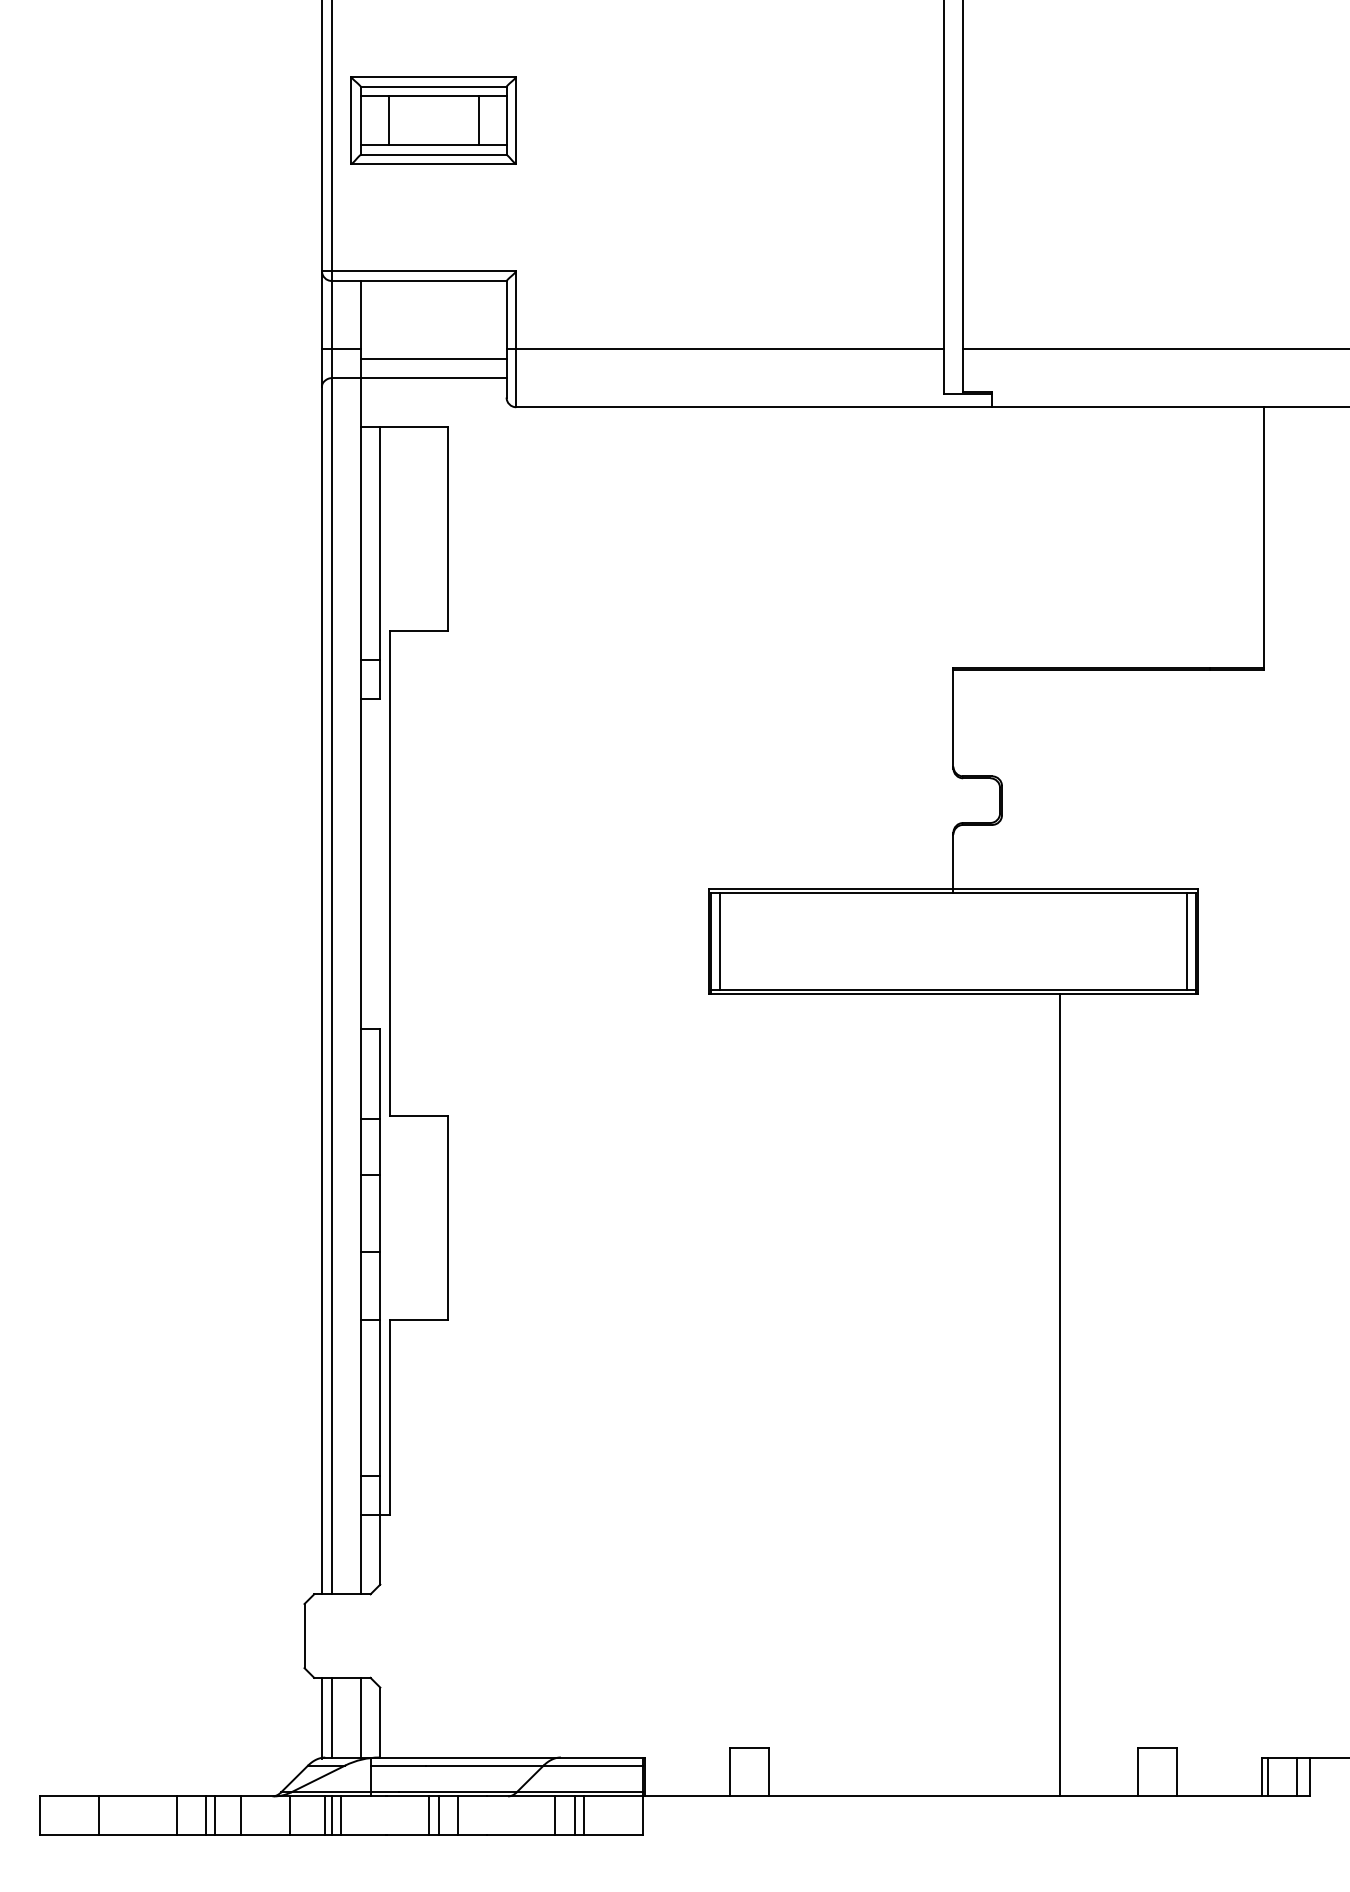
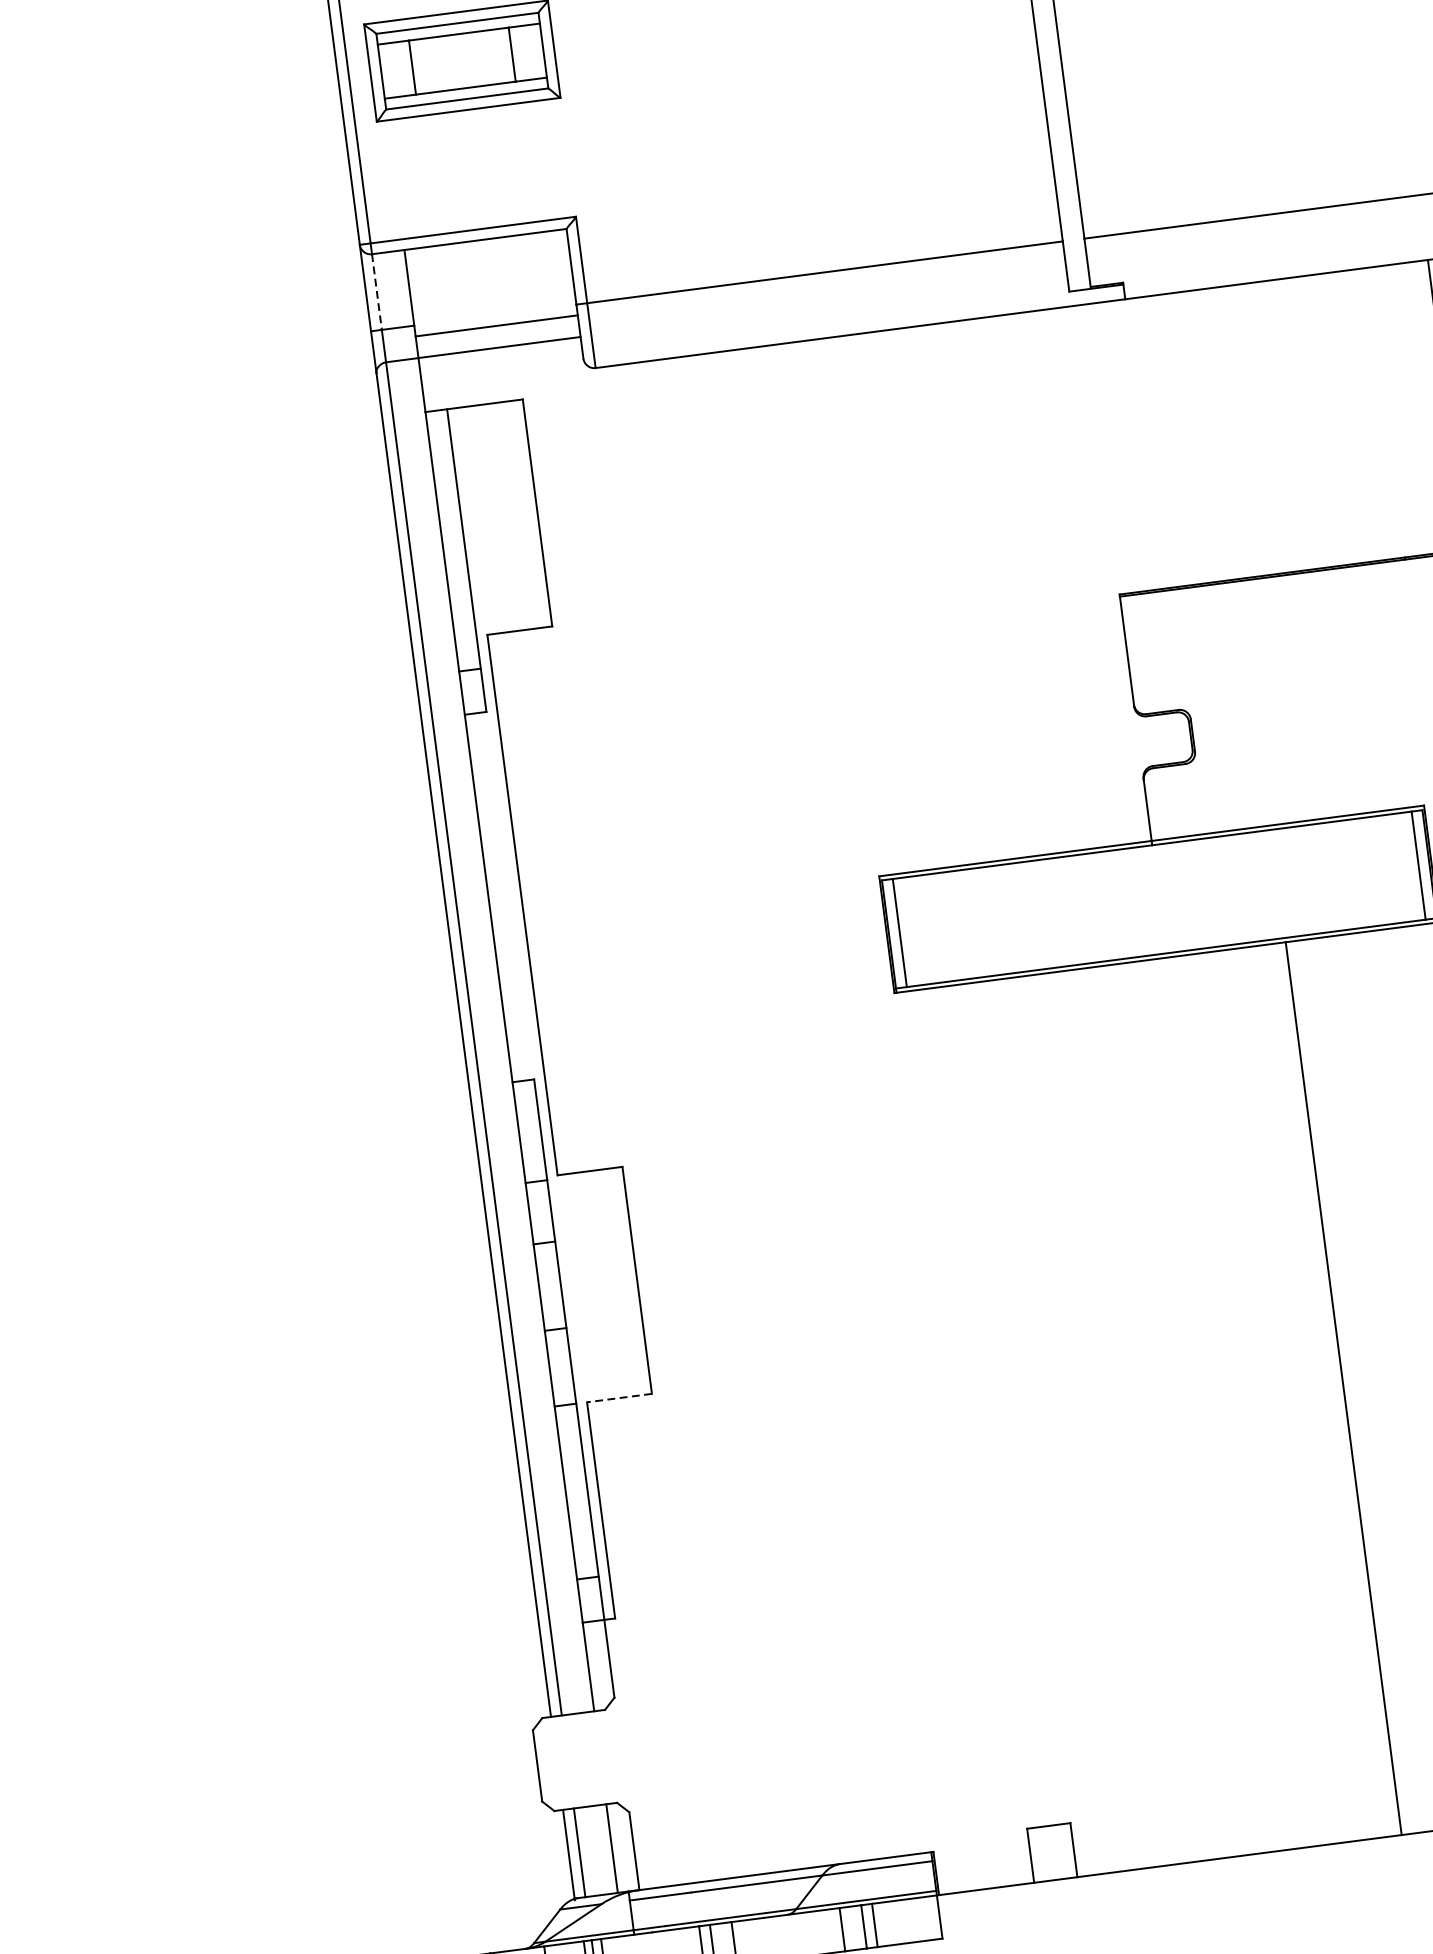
line: (331, 315) -> (376, 292), solid -> dashed
line: (418, 1320) -> (618, 1398), solid -> dashed

